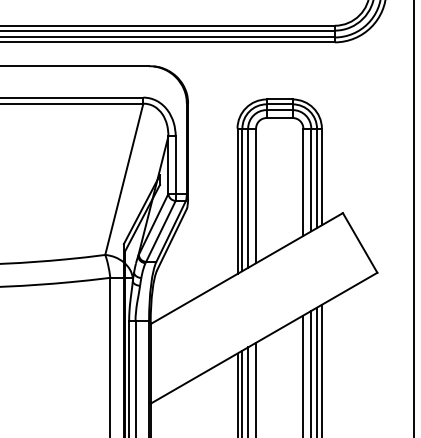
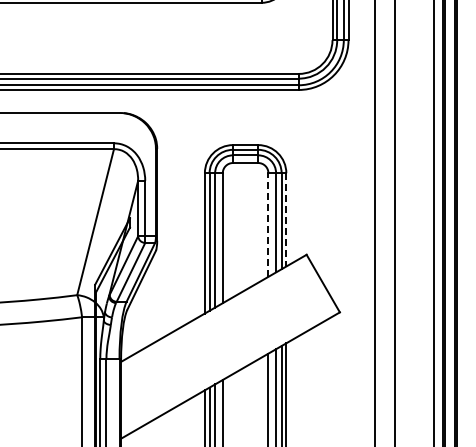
line: (322, 176) -> (286, 219), solid -> dashed
line: (303, 182) -> (268, 225), solid -> dashed

